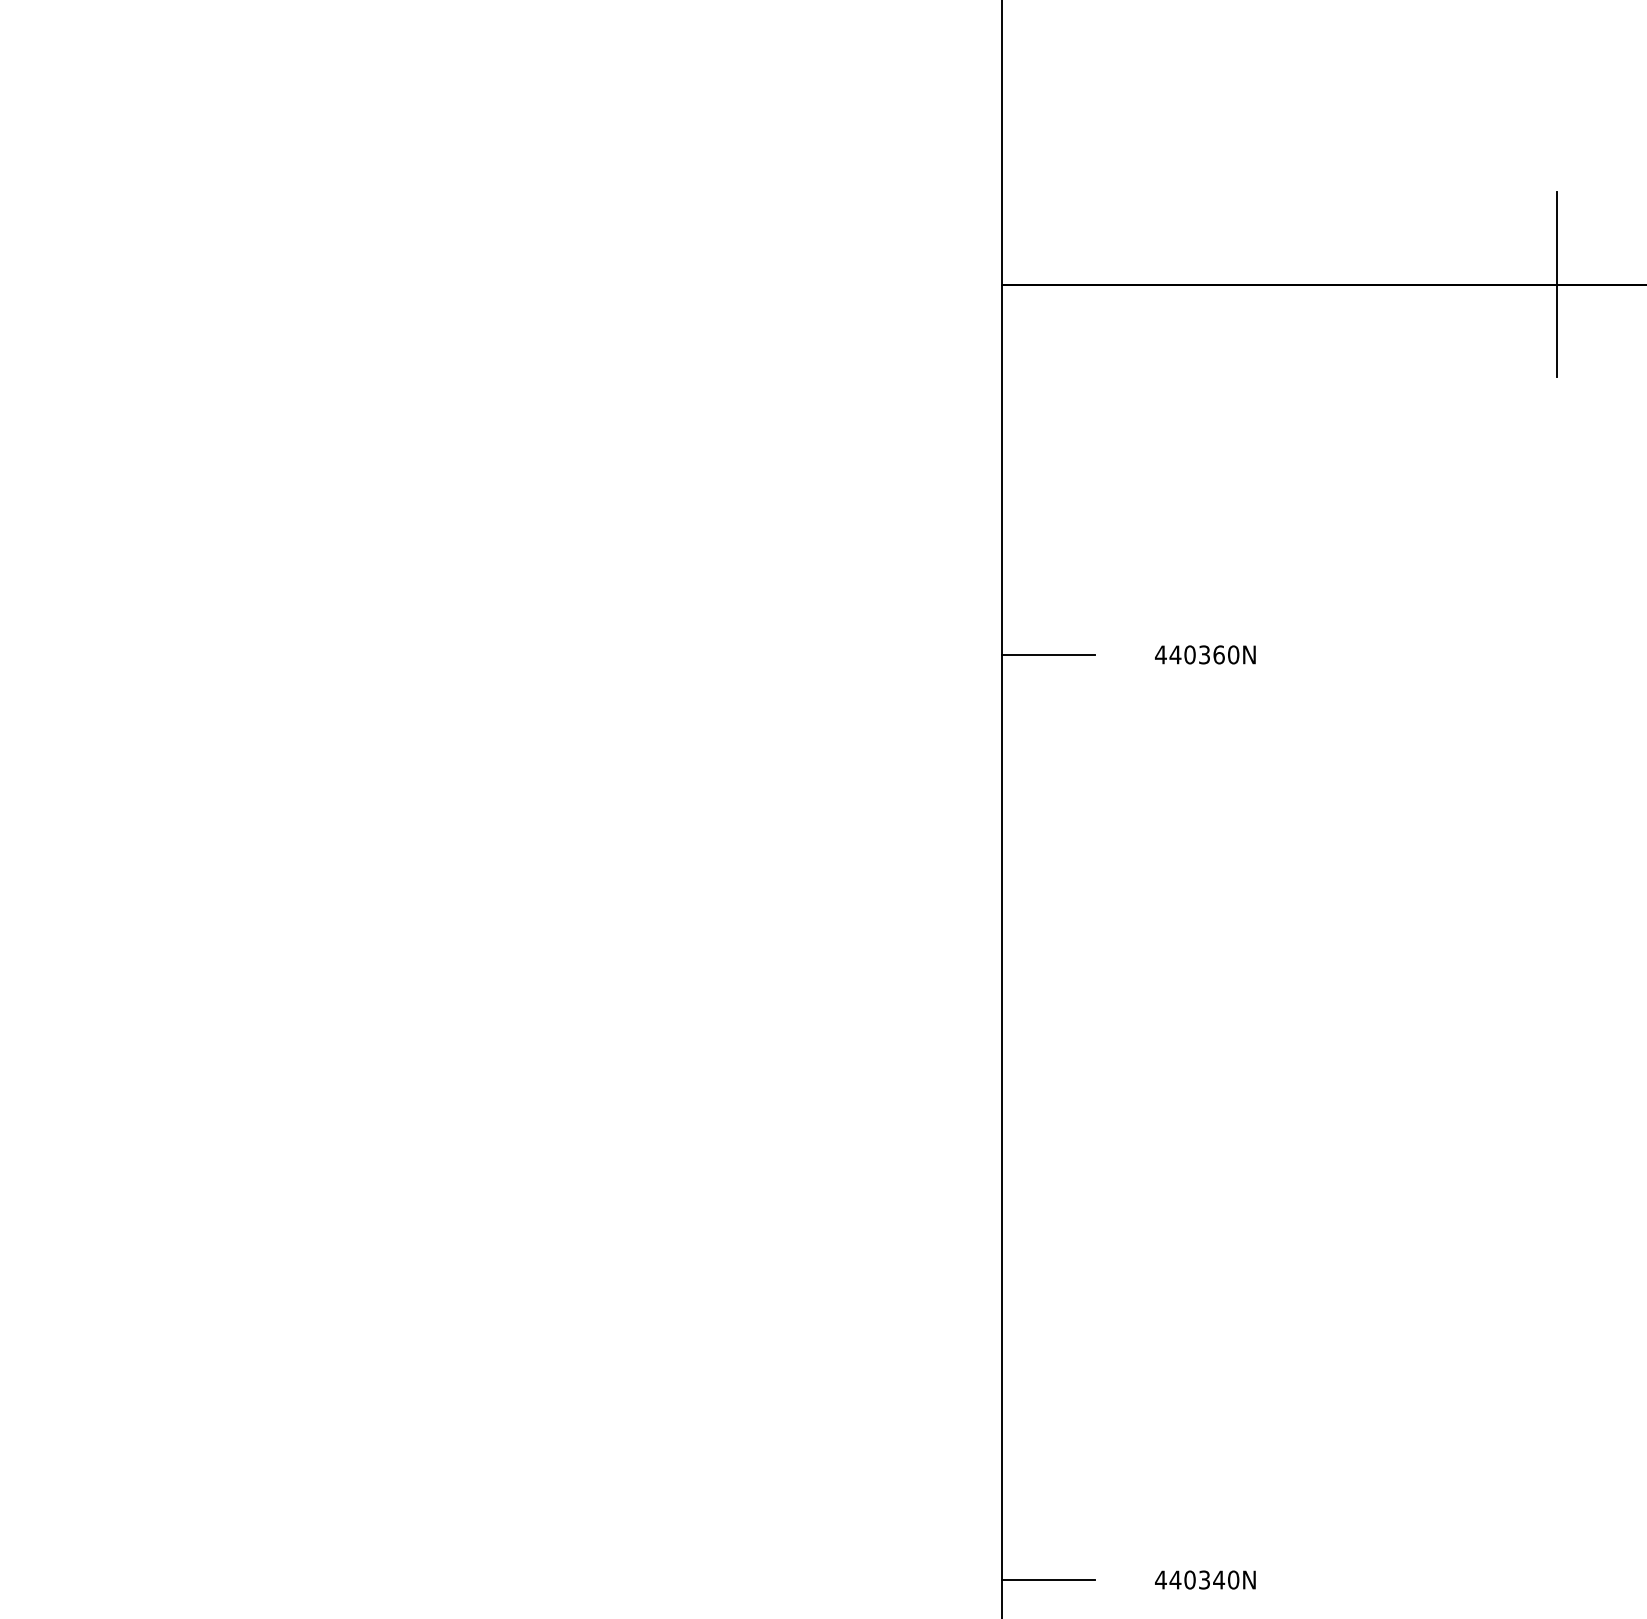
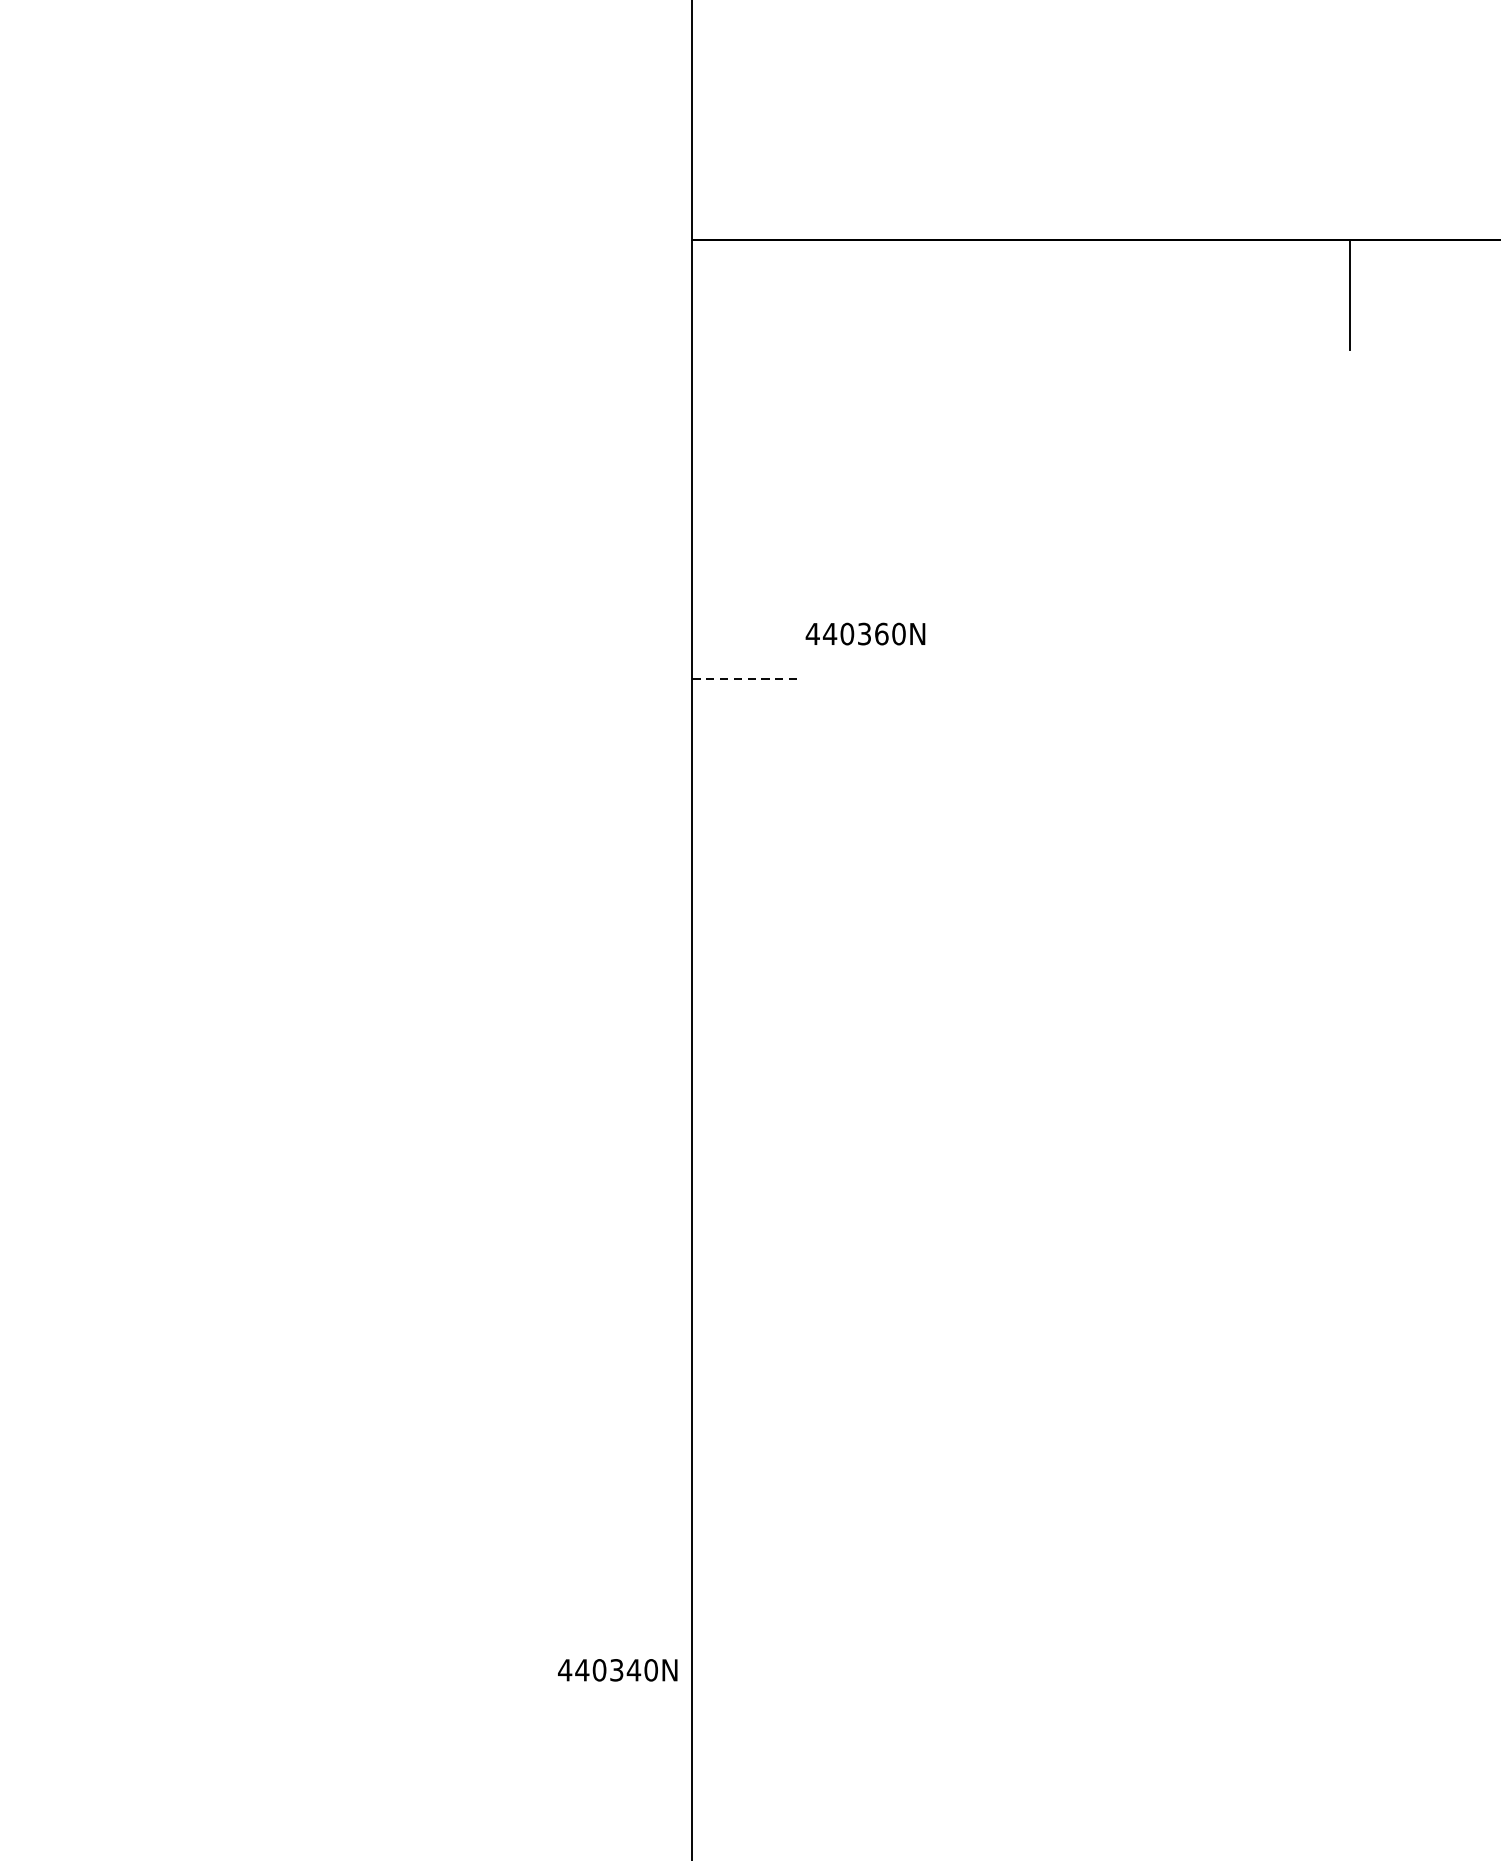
line: (1557, 238) -> (1350, 185), removed
line: (1049, 654) -> (748, 678), solid -> dashed
text: (1205, 654) -> (865, 633), moved
text: (1205, 1579) -> (617, 1669), moved
line: (1048, 1580) -> (747, 1776), removed

